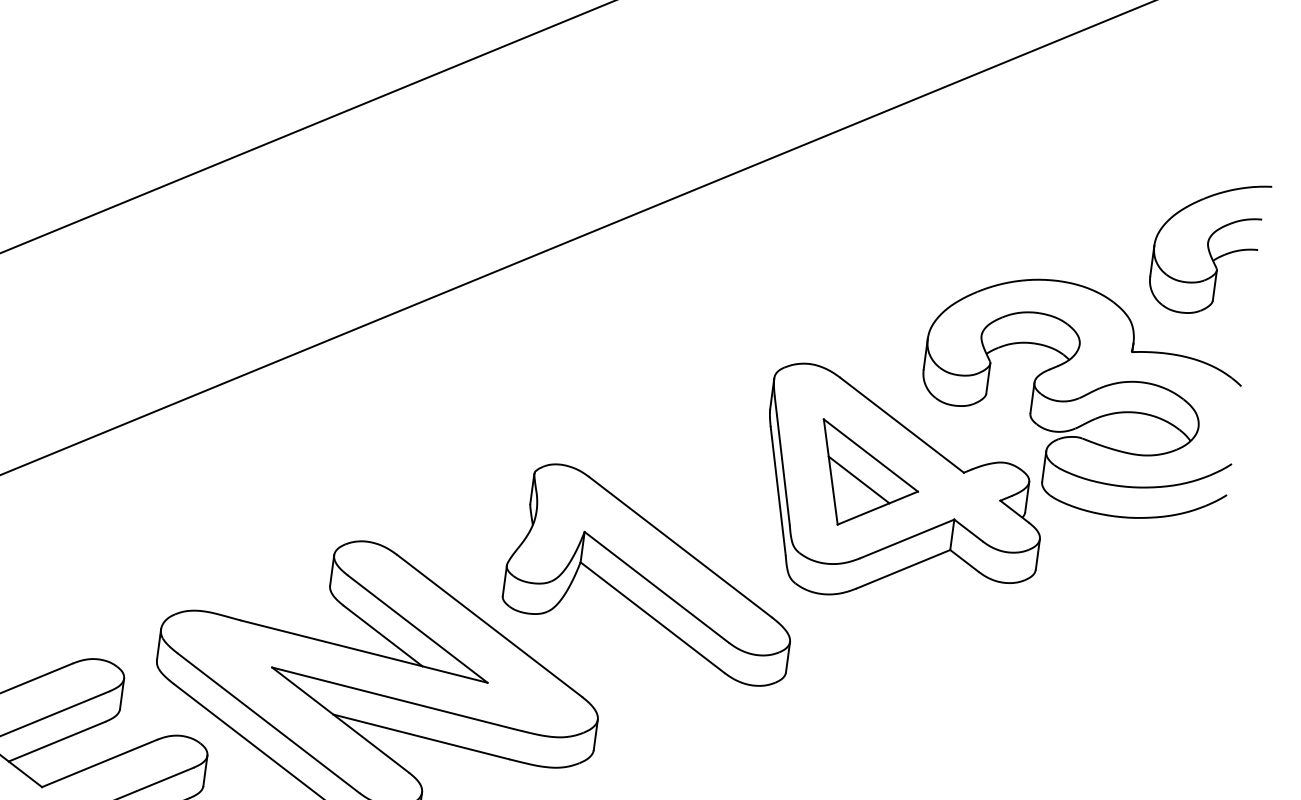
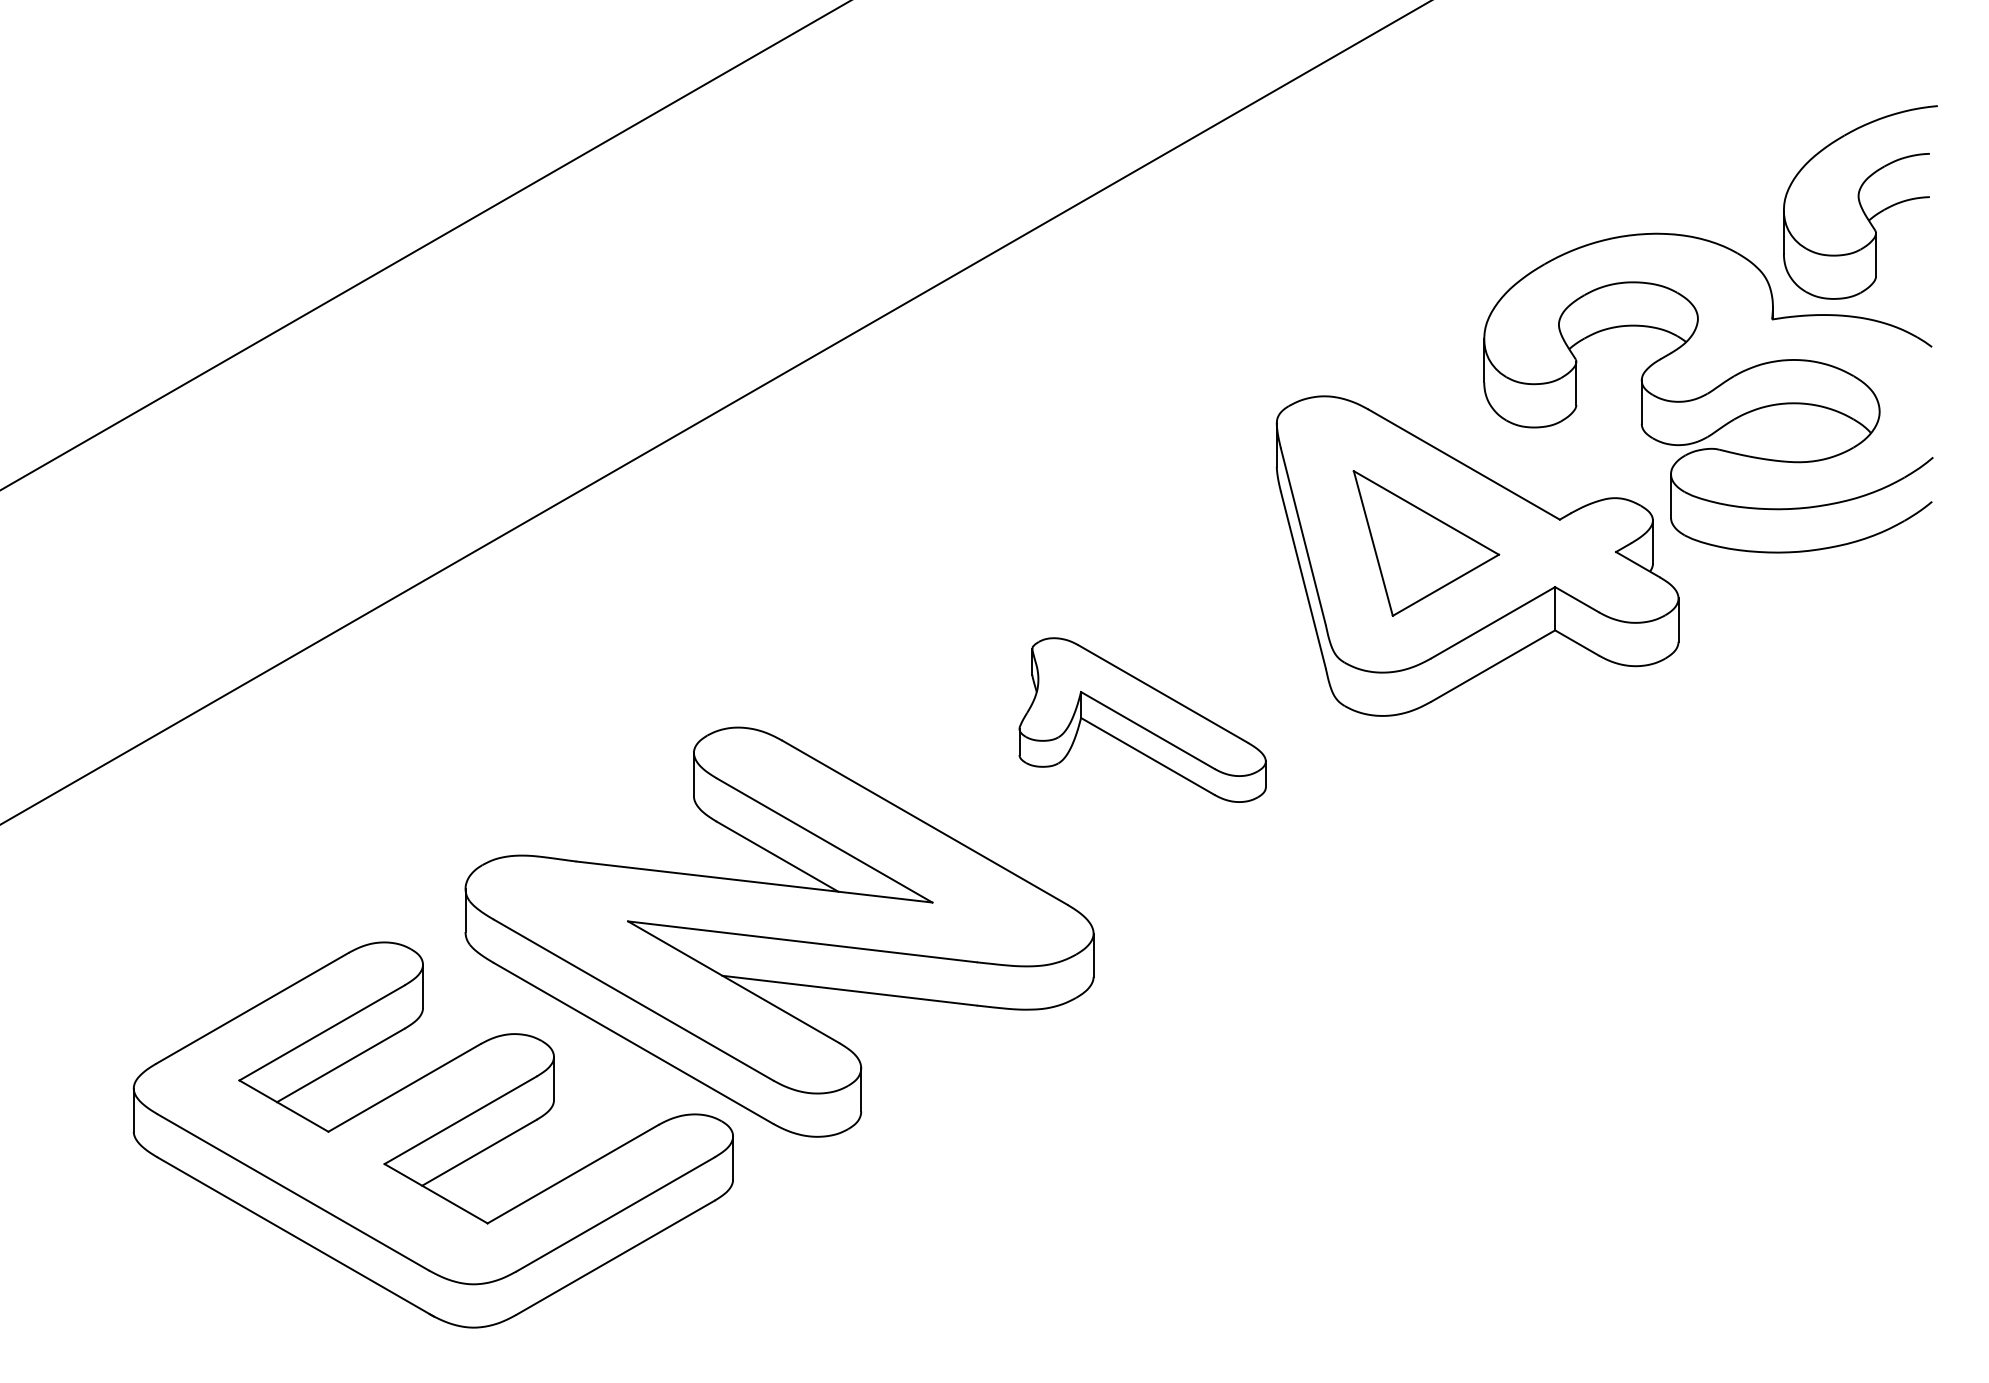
part: (1208, 247) -> (1860, 202), moved
line: (859, 480) -> (1414, 549), removed
part: (652, 573) -> (1142, 719), size x0.6

